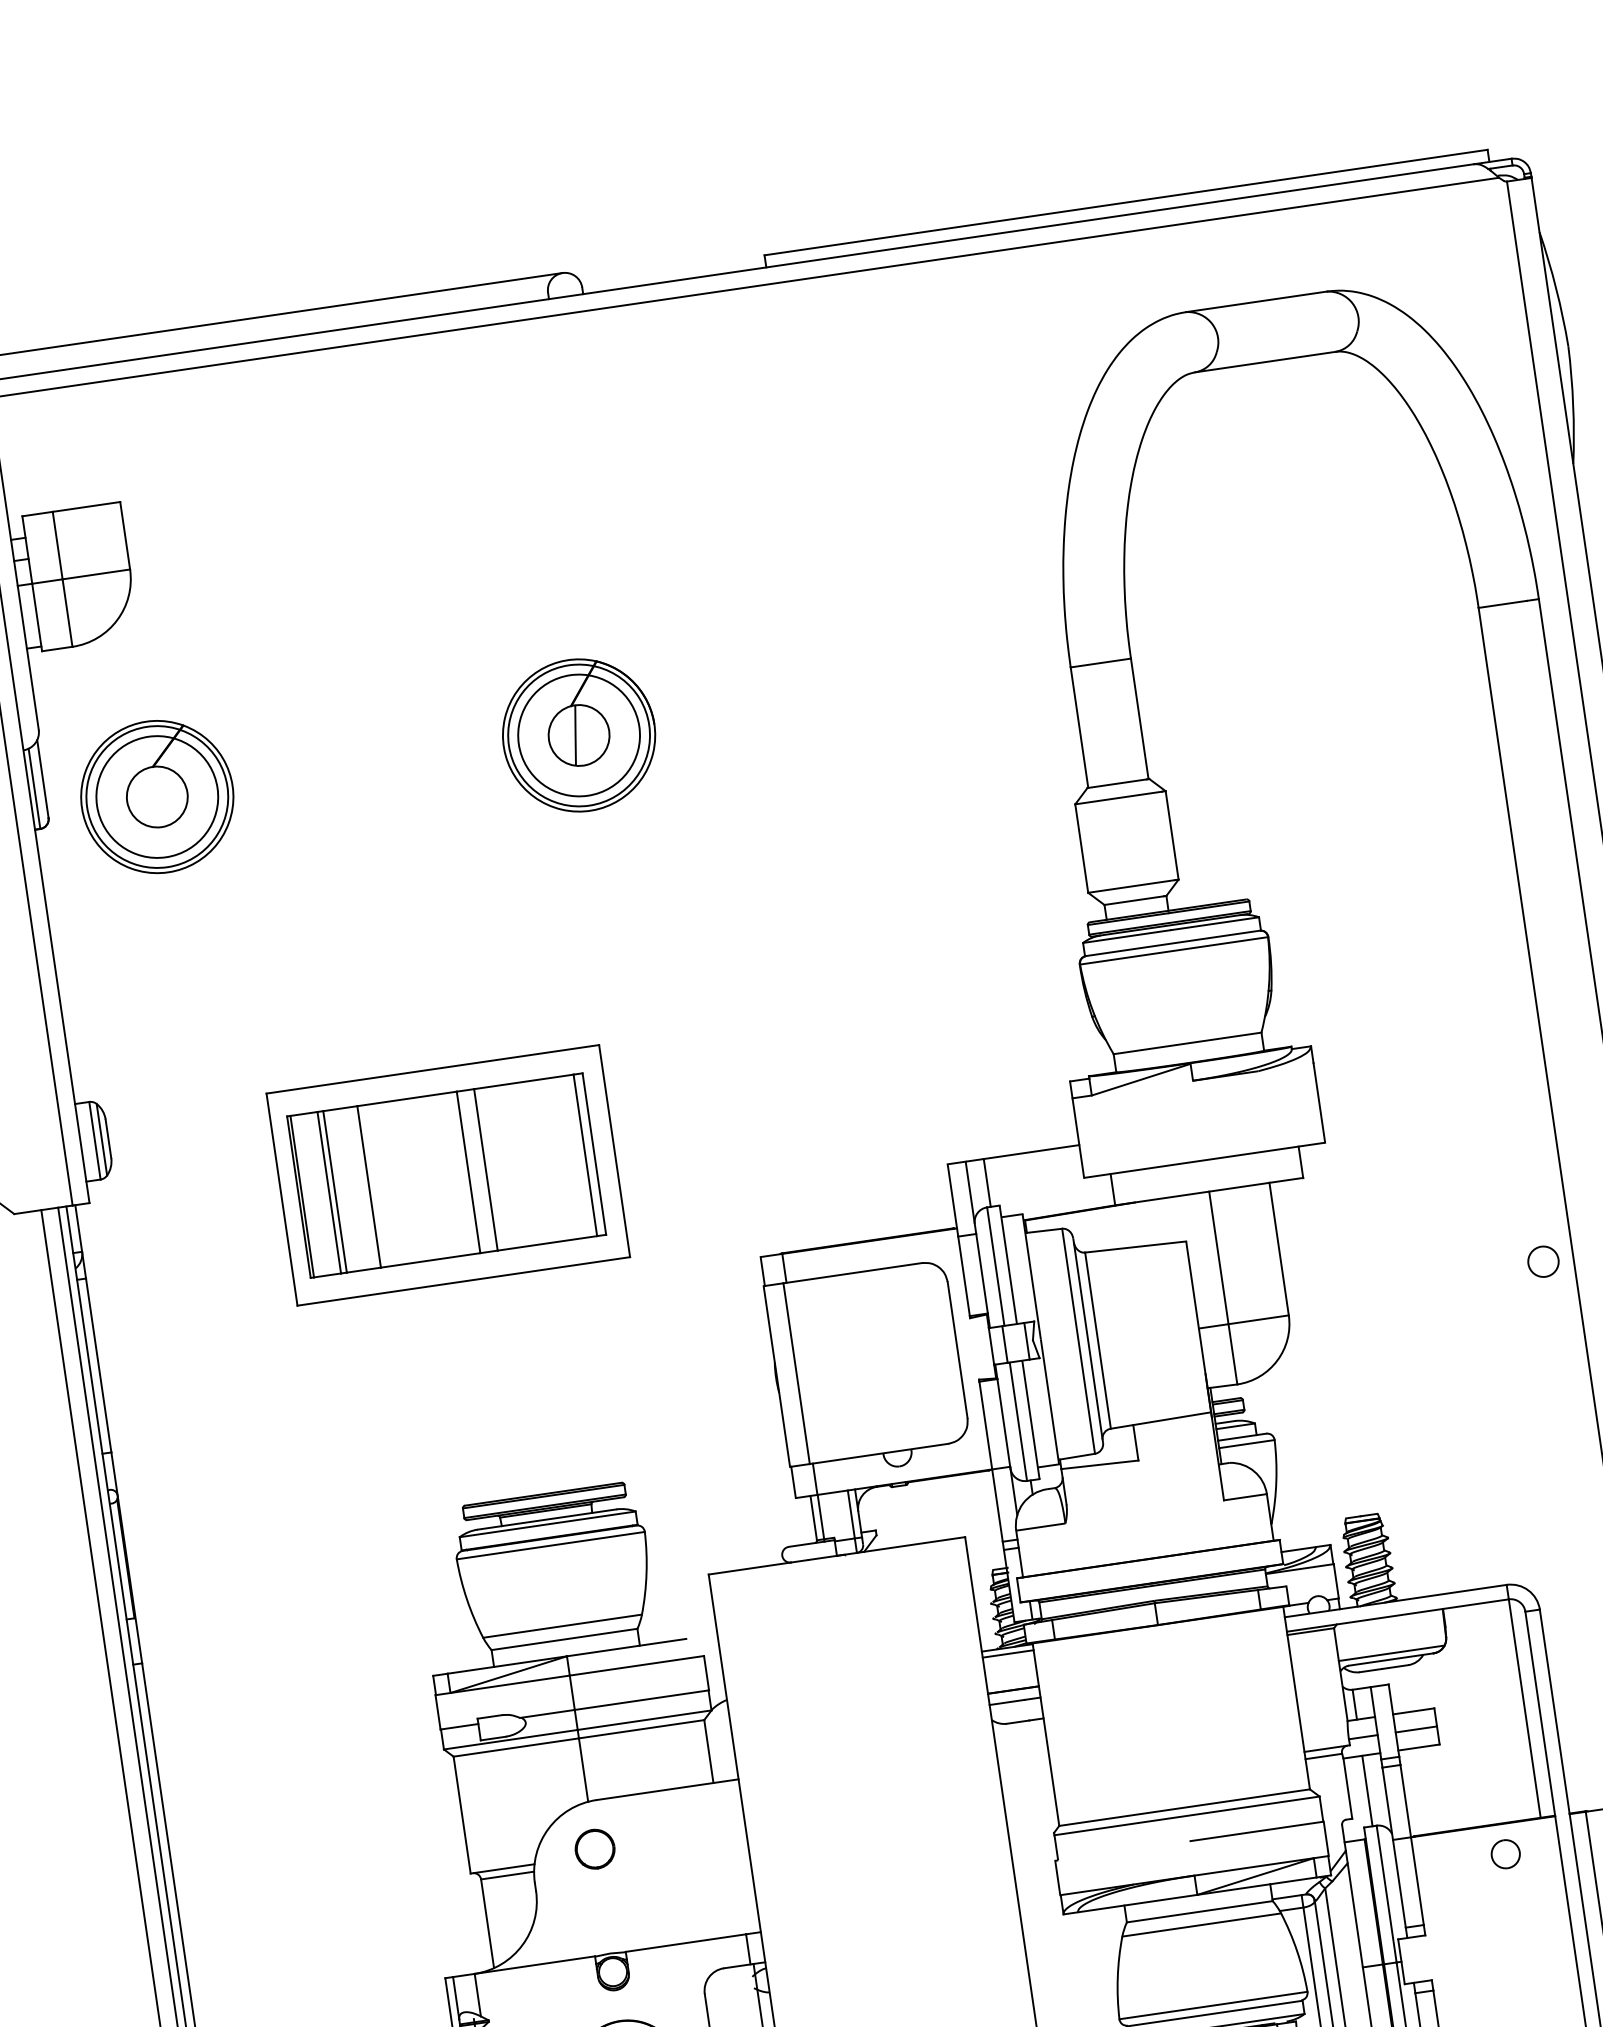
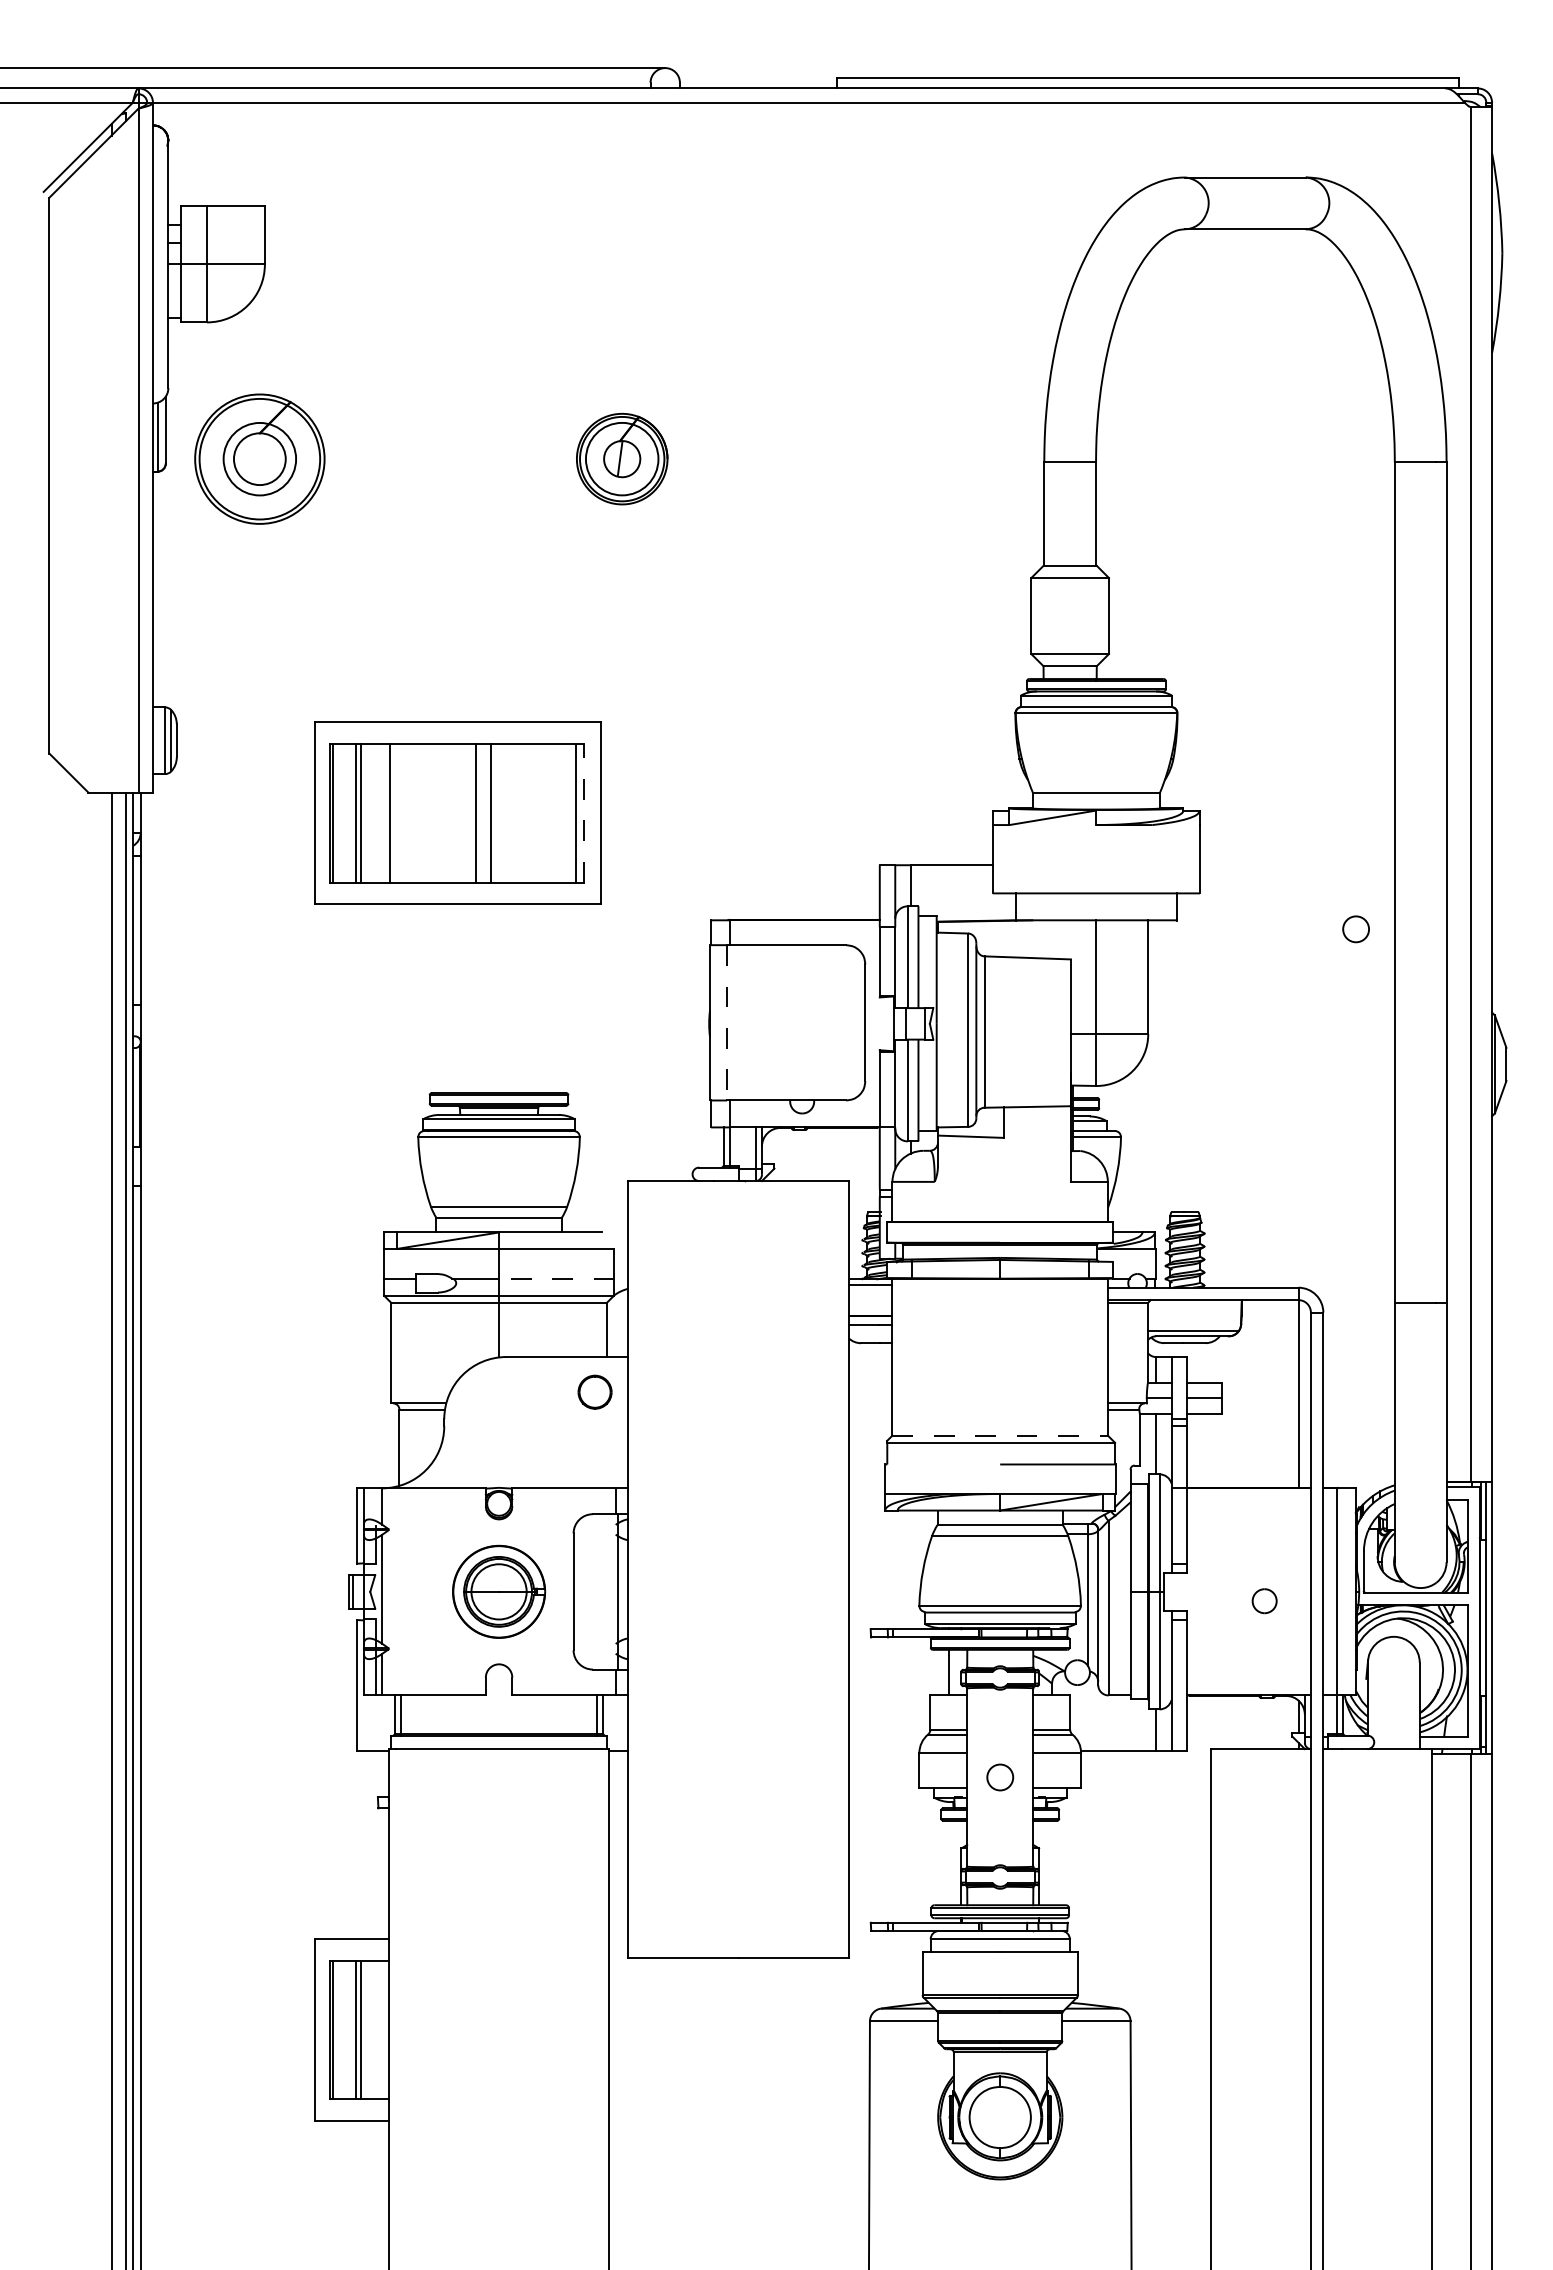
part: (578, 734) -> (621, 458), size x0.7
circle: (156, 796) -> (259, 458), size x0.7
line: (593, 1153) -> (583, 812), solid -> dashed
circle: (1542, 1262) -> (1355, 929), moved
line: (797, 1373) -> (727, 1022), solid -> dashed
line: (641, 1700) -> (556, 1278), solid -> dashed
line: (1184, 1807) -> (1000, 1435), solid -> dashed
part: (594, 1848) -> (594, 1391), moved
part: (1505, 1854) -> (1264, 1601), moved

